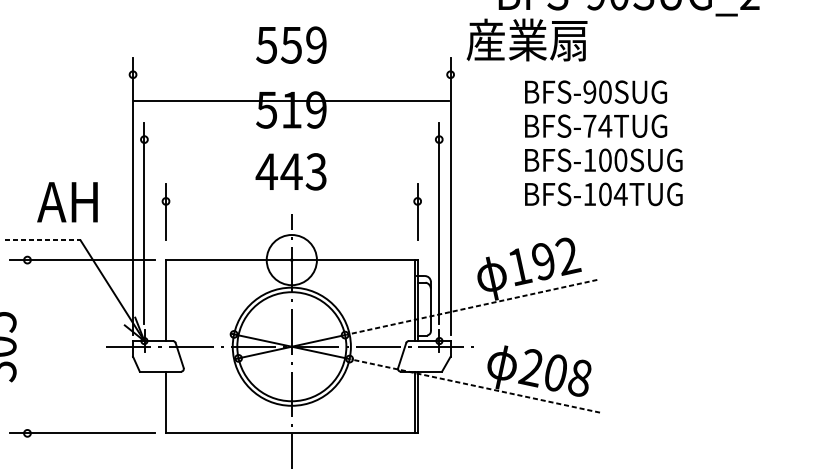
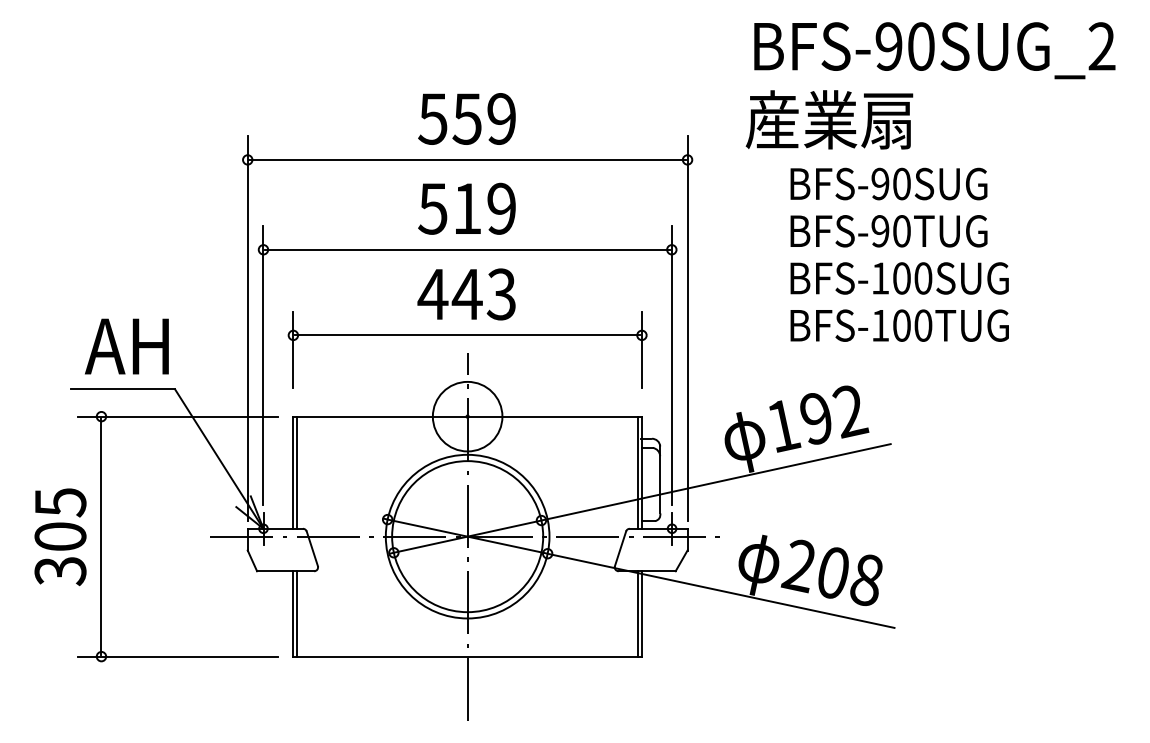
text: (527, 39) -> (829, 119), moved
line: (291, 100) -> (467, 159), moved
text: (597, 126) -> (891, 231), BFS-74TUG -> BFS-90TUG
line: (291, 139) -> (467, 249), added
text: (620, 194) -> (922, 325), BFS-104TUG -> BFS-100TUG
line: (291, 201) -> (467, 335), added
text: (67, 202) -> (126, 346), moved
line: (43, 240) -> (123, 389), dashed -> solid
line: (168, 300) -> (297, 472), added
line: (471, 307) -> (716, 482), dashed -> solid
line: (27, 346) -> (101, 536), added
line: (475, 386) -> (721, 591), dashed -> solid
line: (168, 402) -> (297, 613), added

